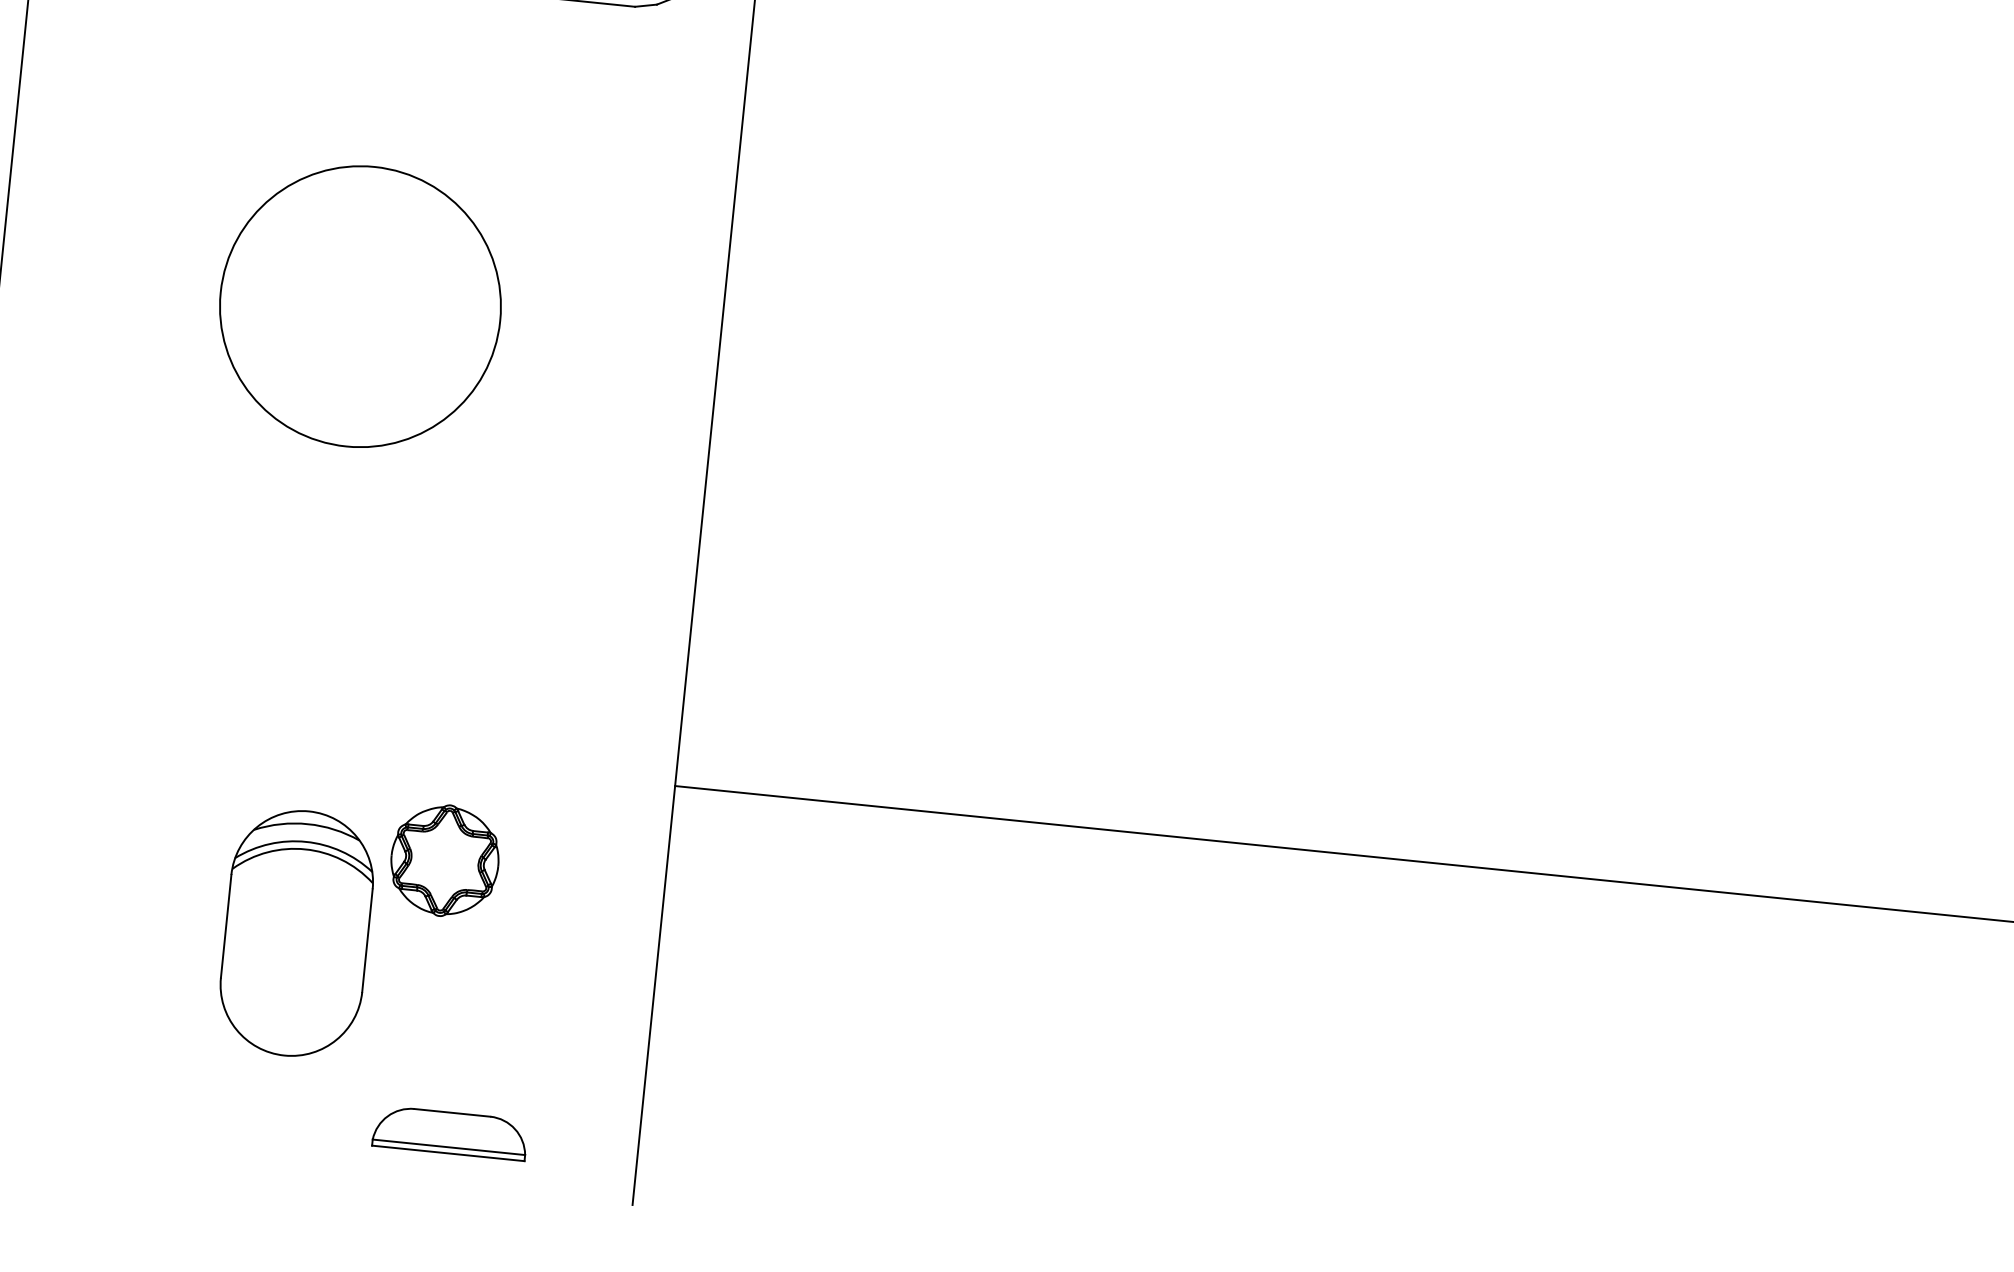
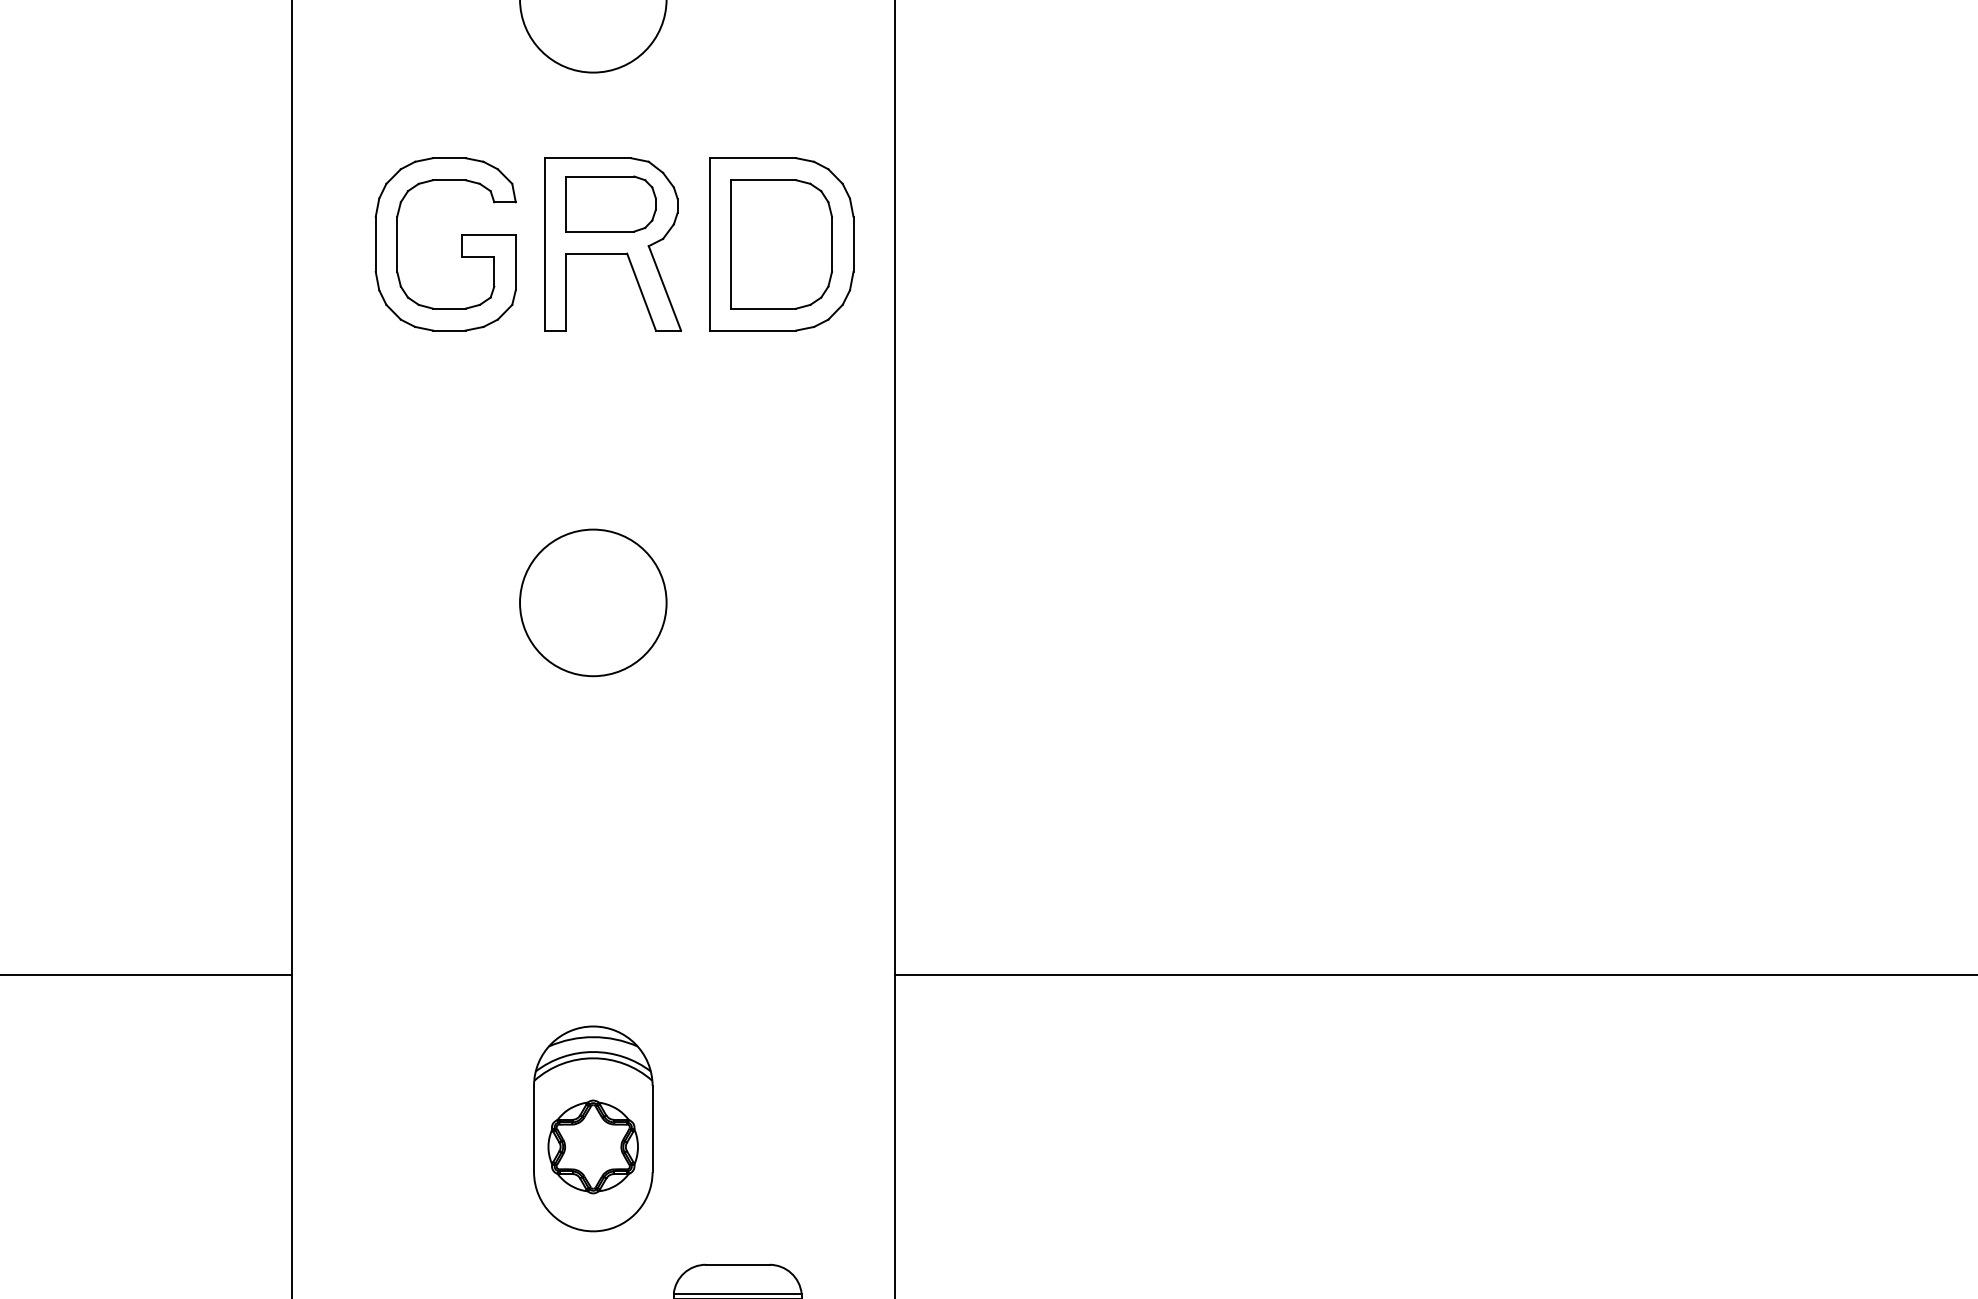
circle: (360, 306) -> (593, 602), size x0.62
part: (444, 860) -> (592, 1146), moved

